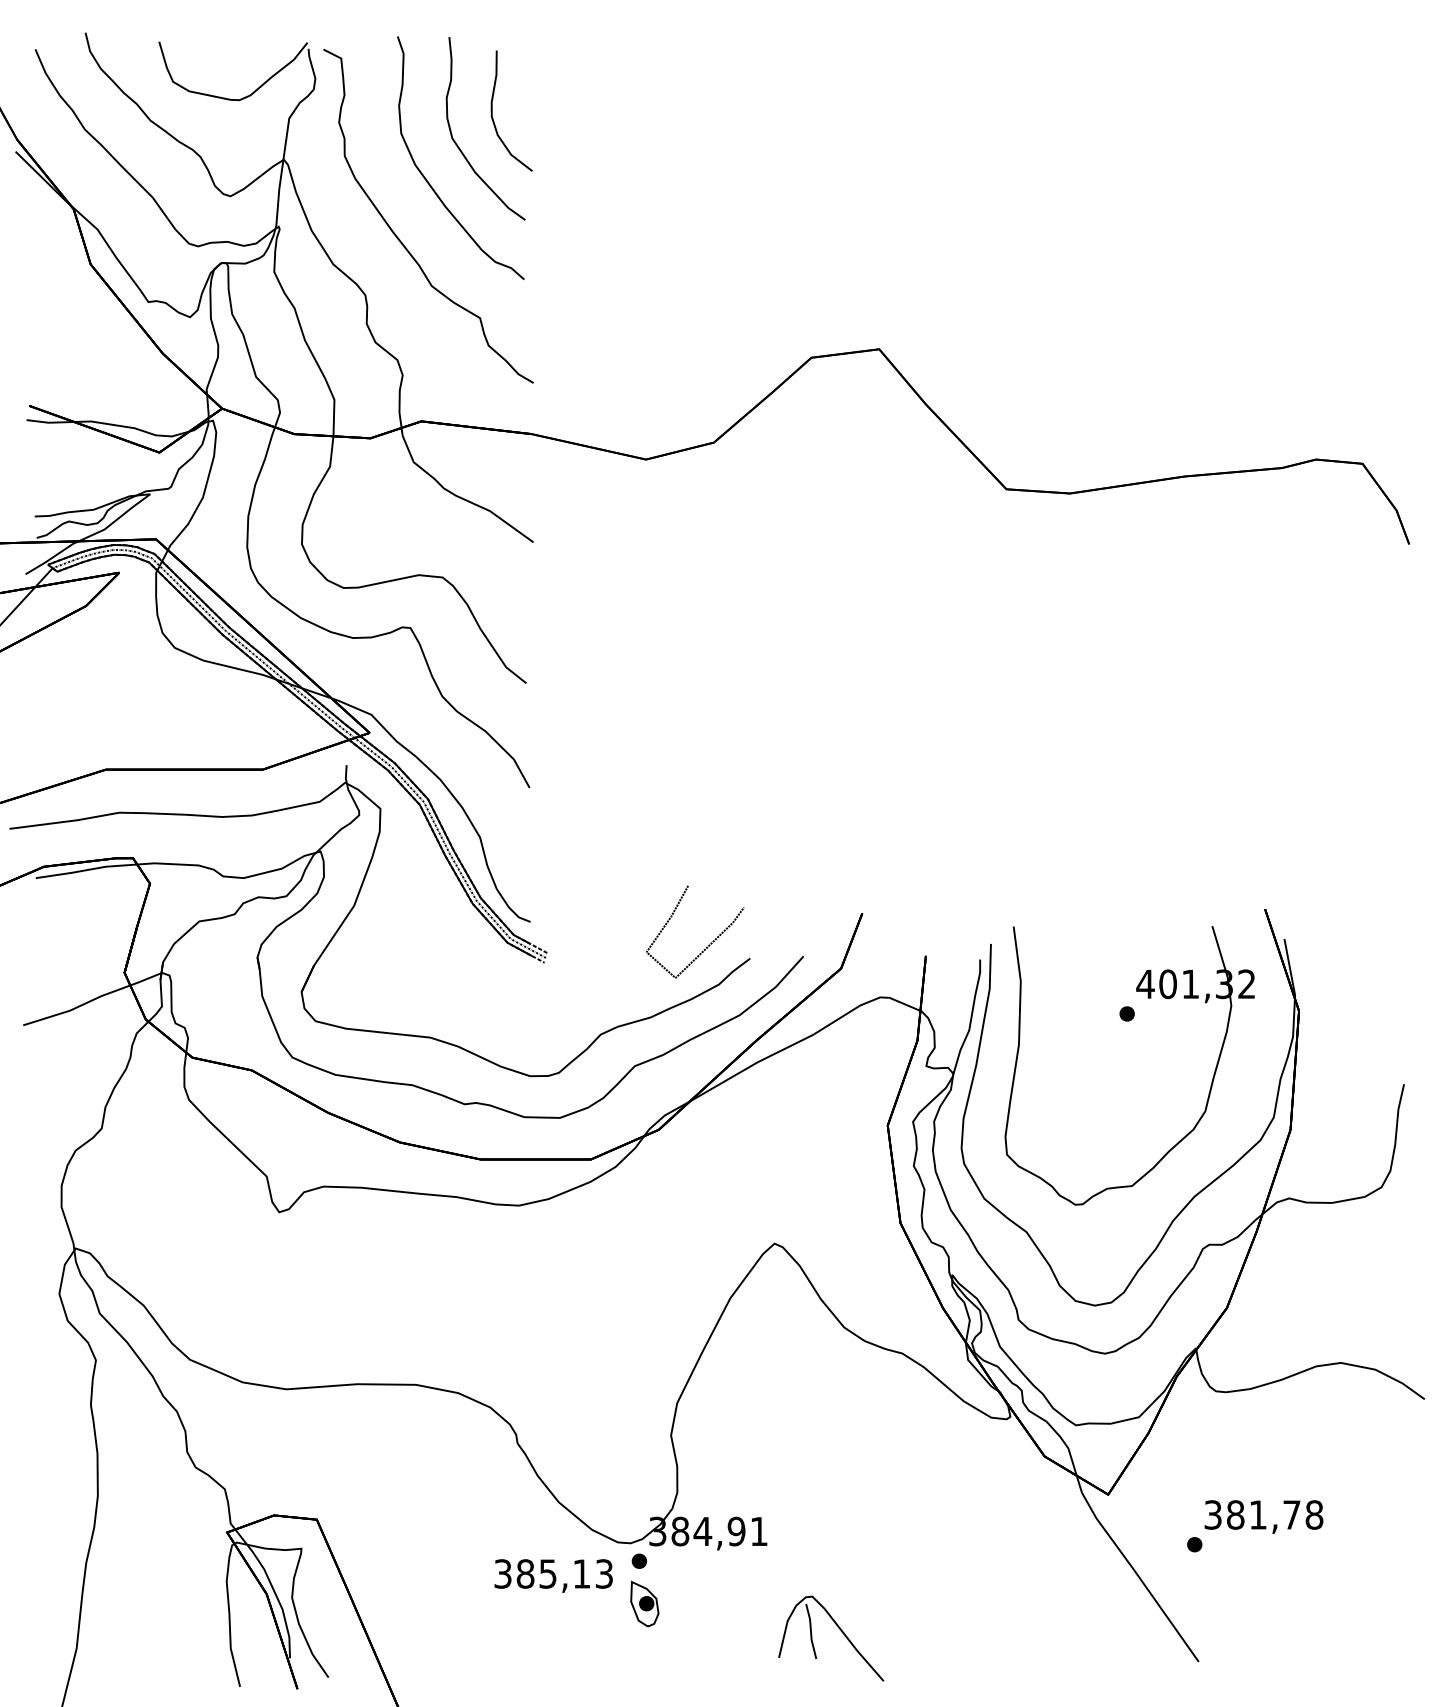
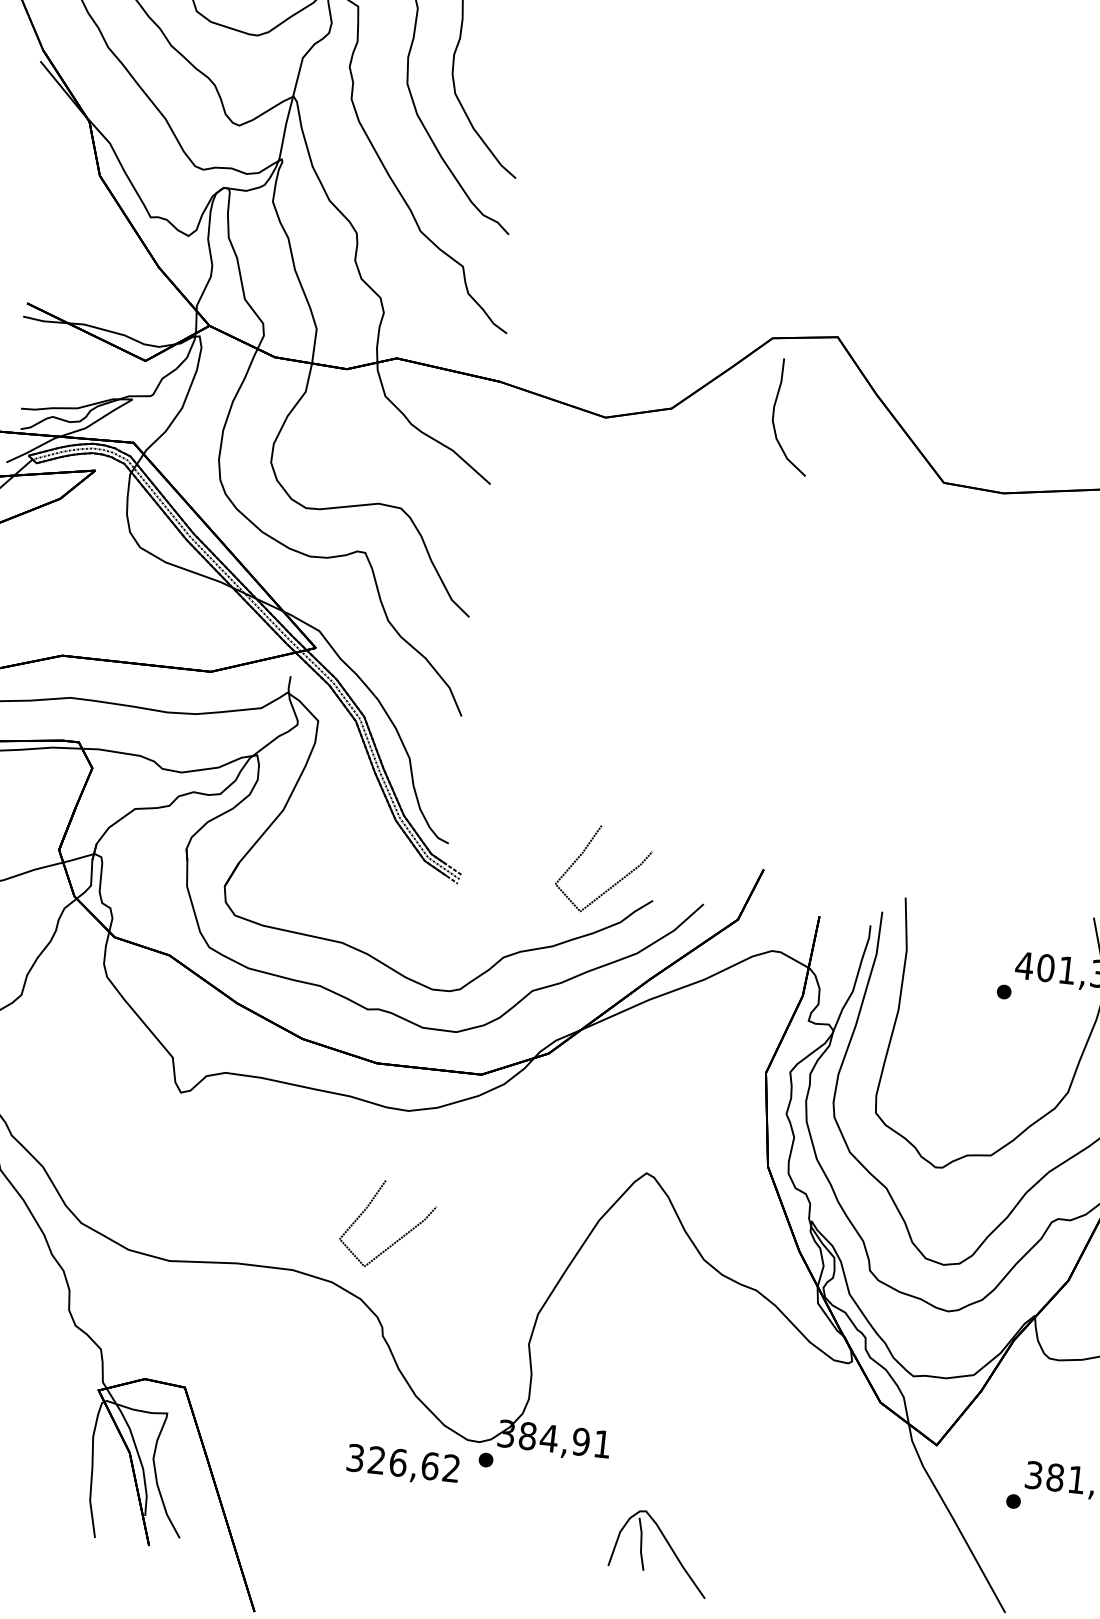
part: (492, 110) -> (774, 414), moved
curve: (521, 1341) -> (396, 1239), added
text: (564, 1573) -> (413, 1463), 385,13 -> 326,62
part: (644, 1603) -> (486, 1500), removed

